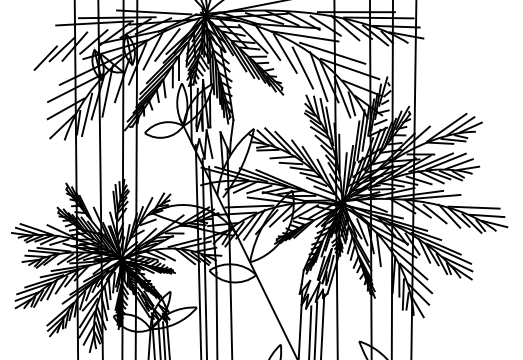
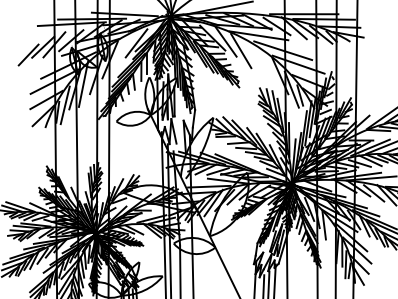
line: (152, 51) -> (123, 49), removed
line: (302, 67) -> (256, 63), removed
line: (318, 76) -> (270, 71), removed

